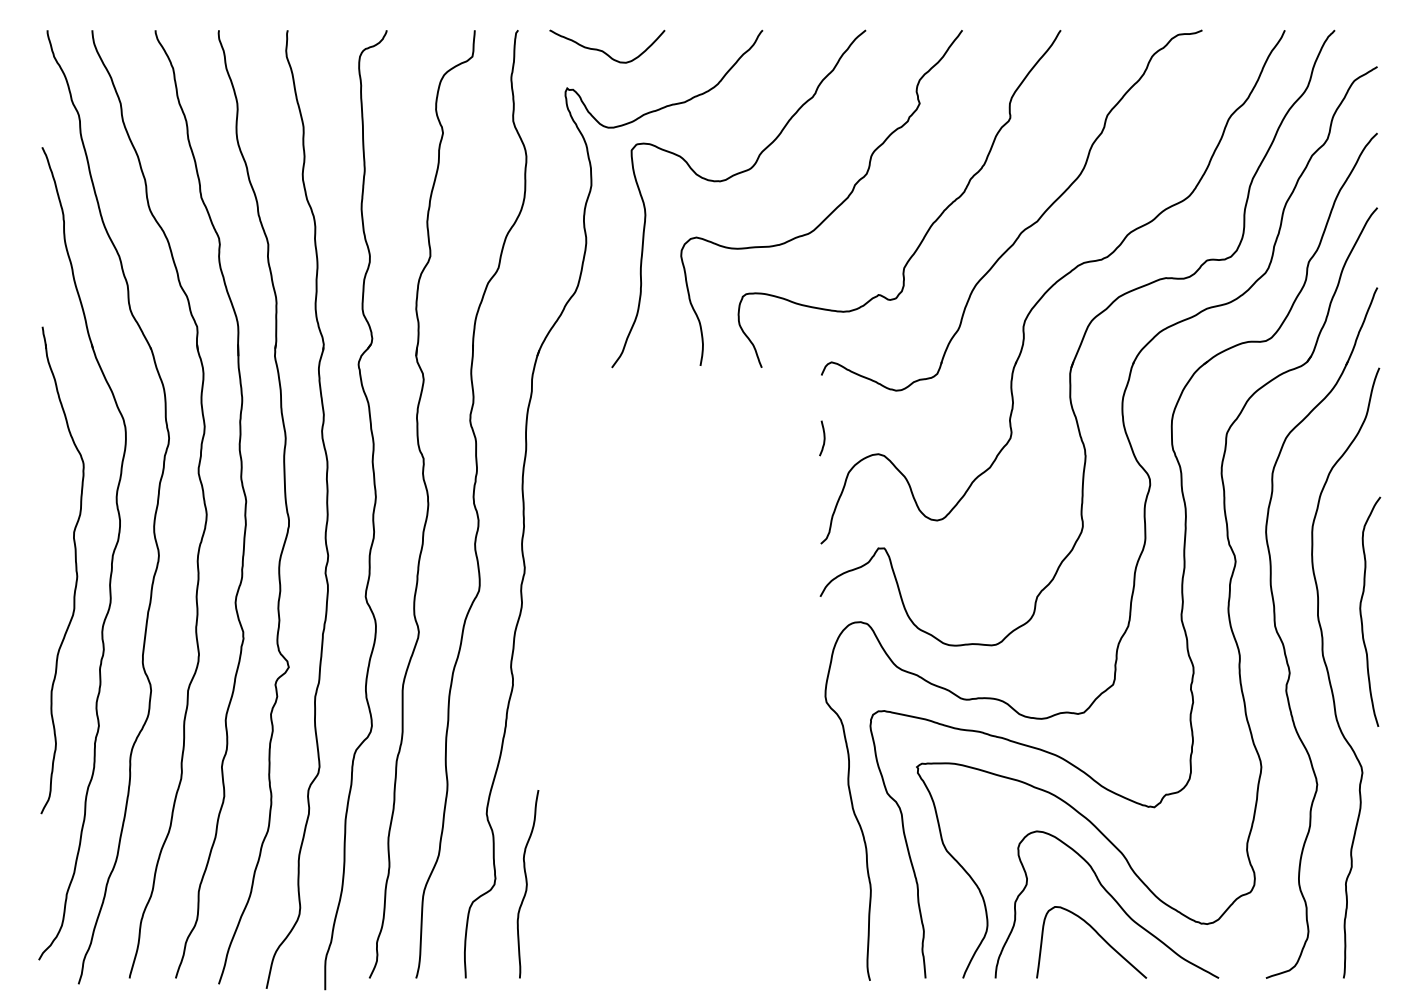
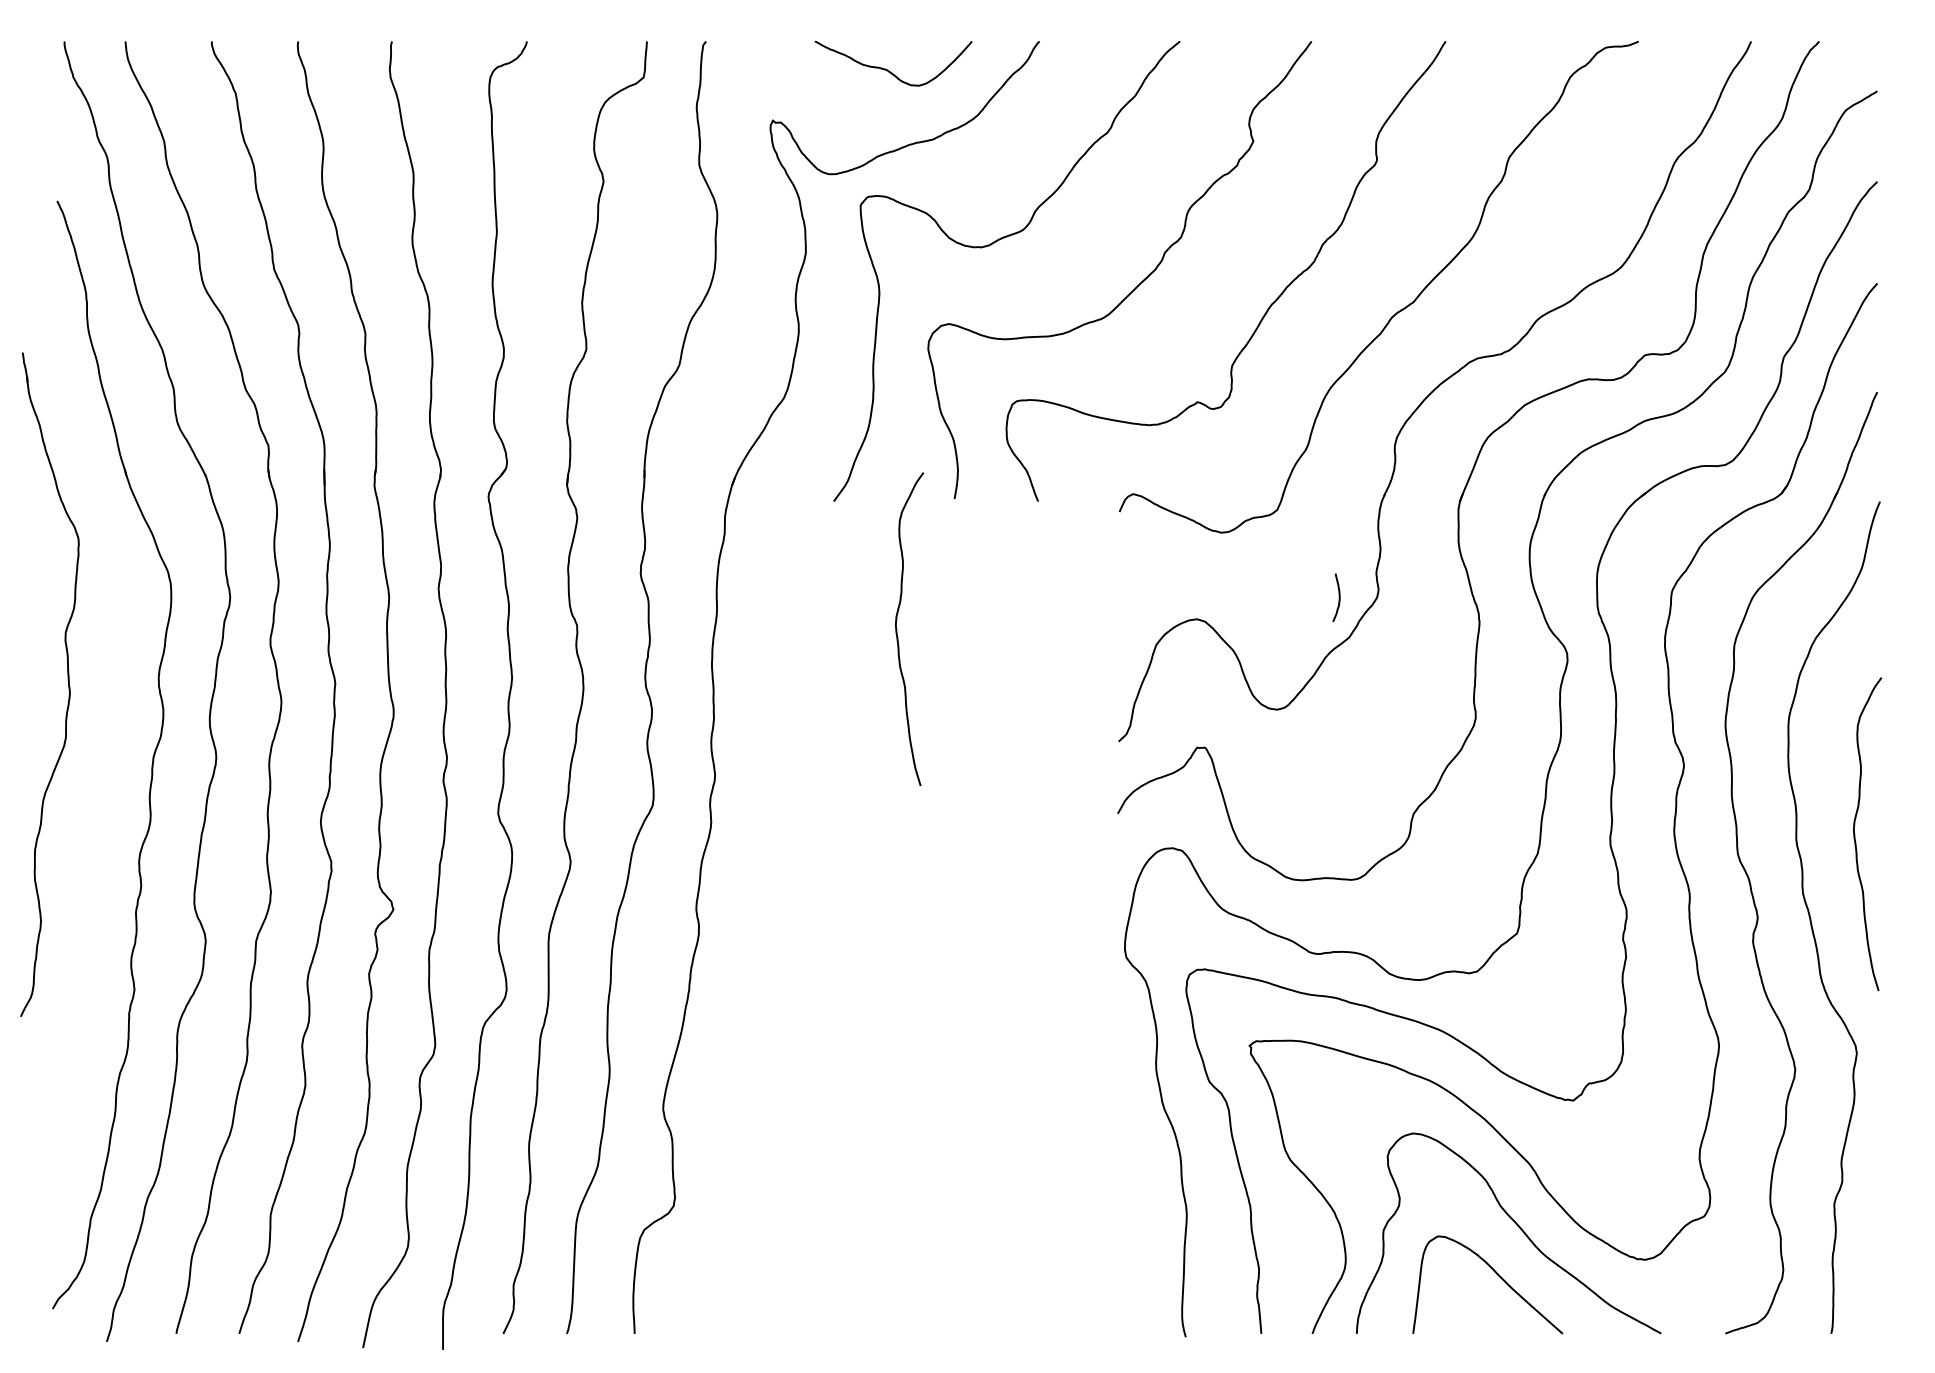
curve: (604, 51) -> (889, 70), moved
curve: (823, 438) -> (1338, 597), moved
curve: (658, 461) -> (897, 629), added
part: (75, 567) -> (67, 680), moved
curve: (527, 884) -> (718, 1205), removed

